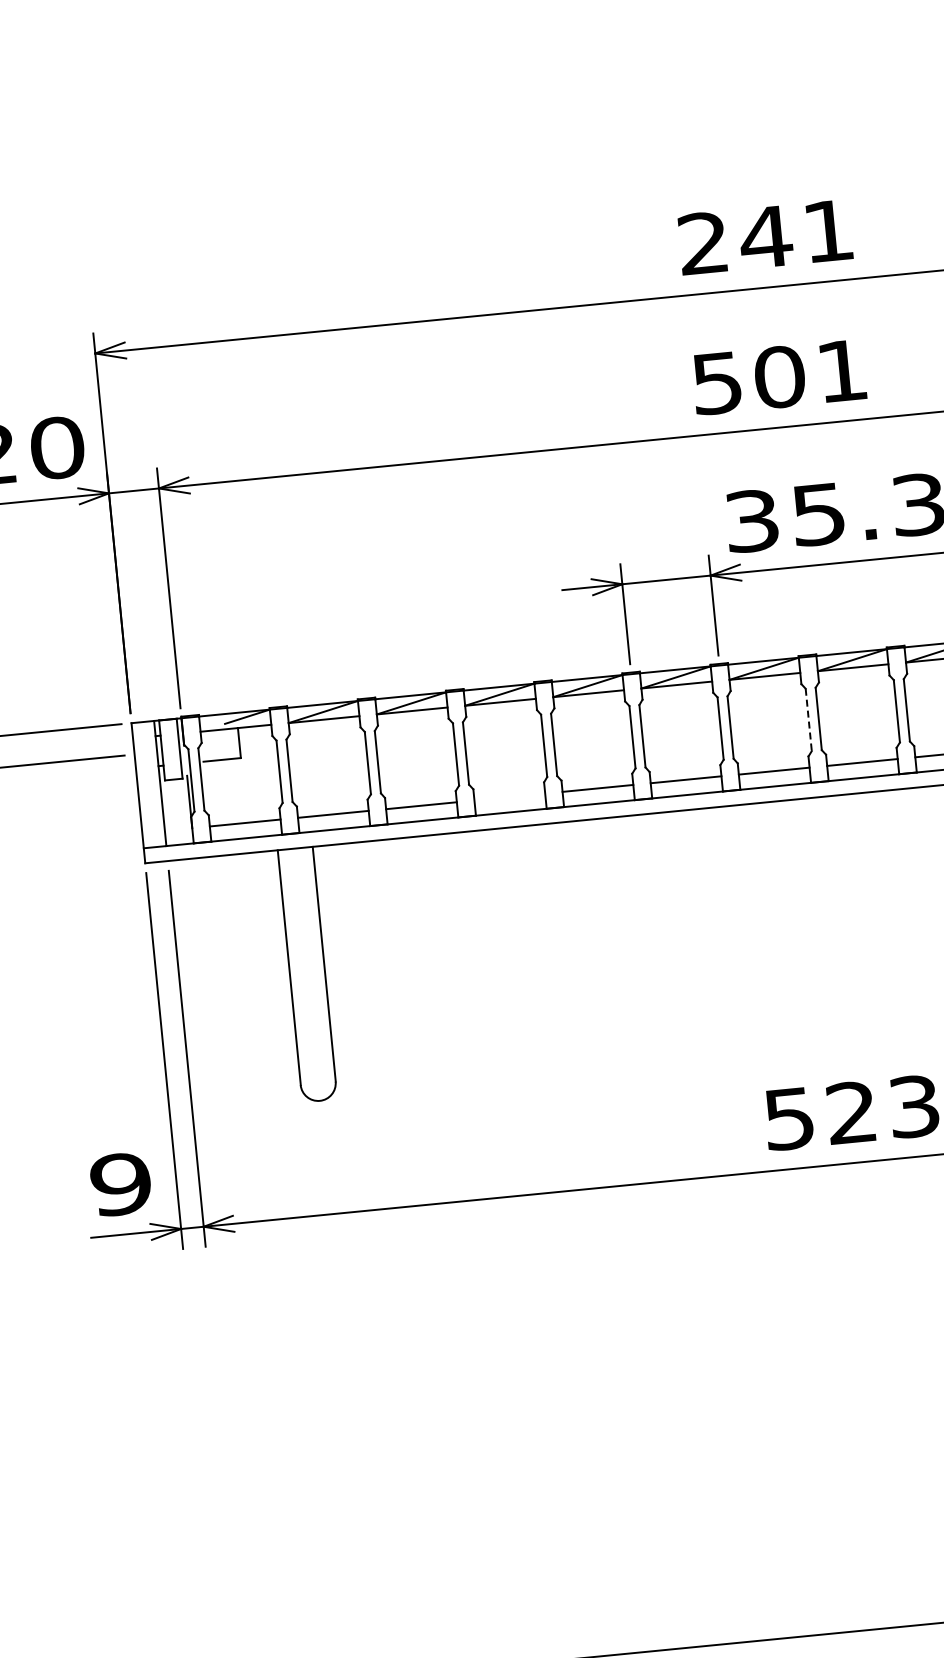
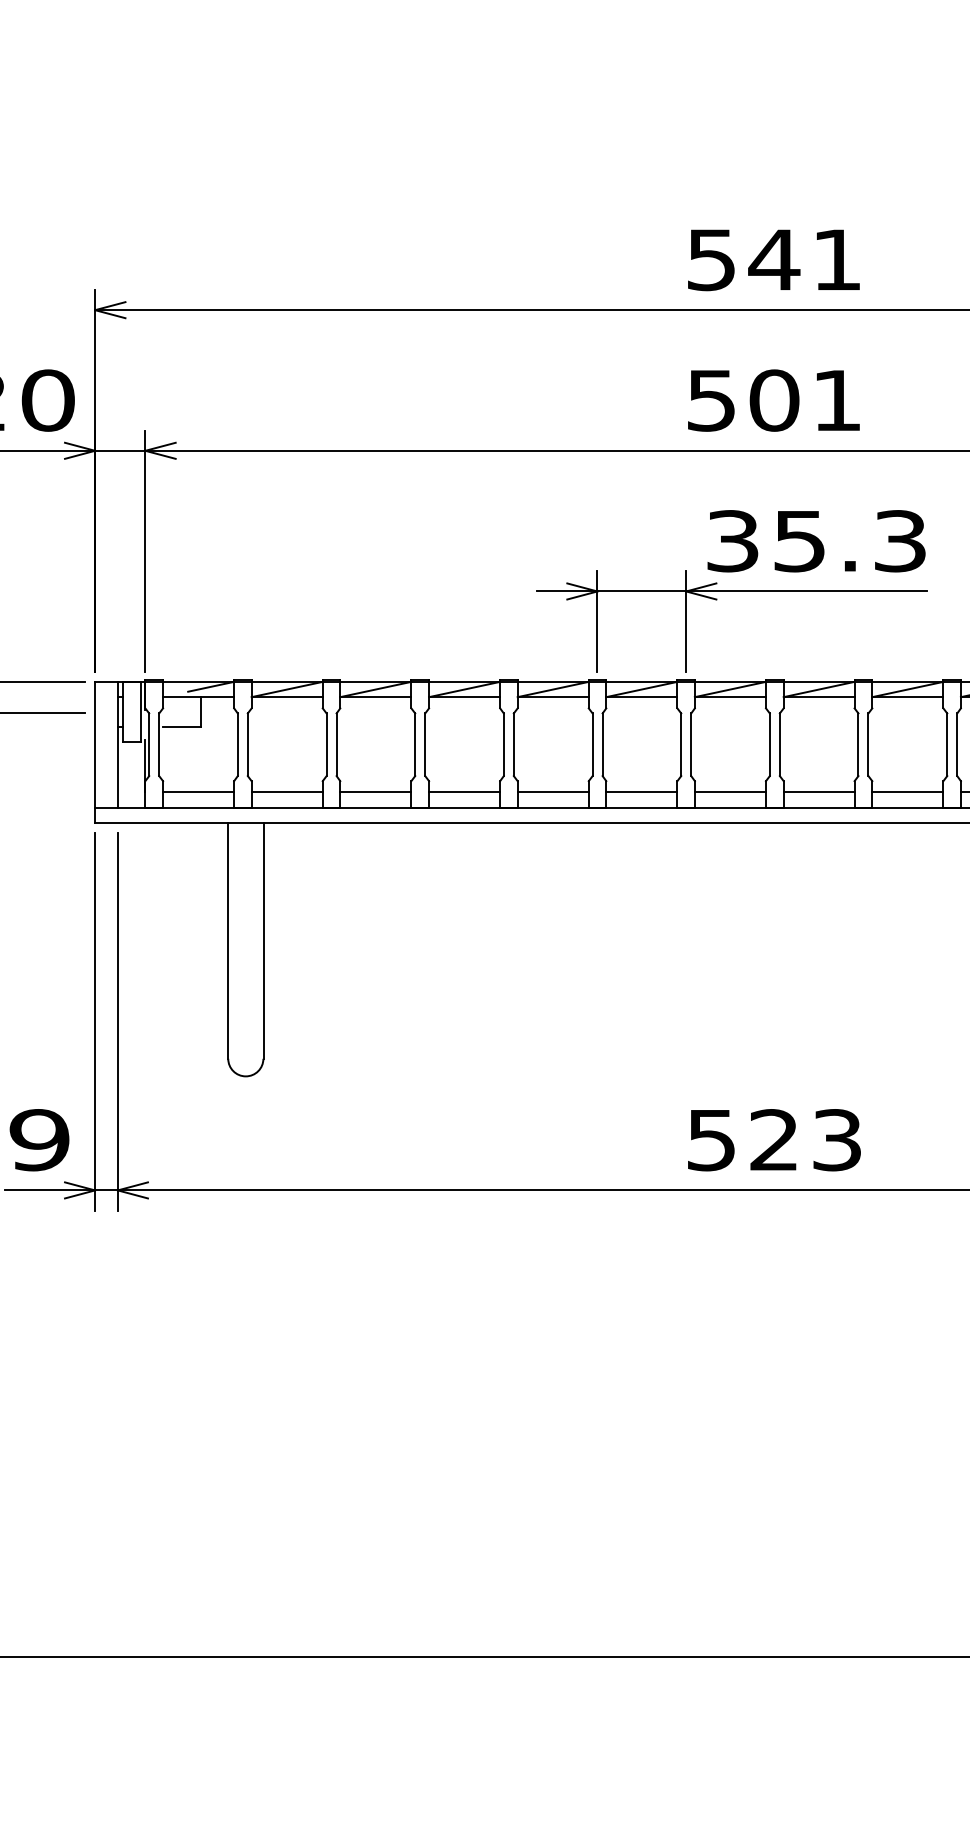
text: (702, 243) -> (710, 259), 241 -> 541
line: (808, 720) -> (769, 745), dashed -> solid
line: (509, 797) -> (464, 792), added

